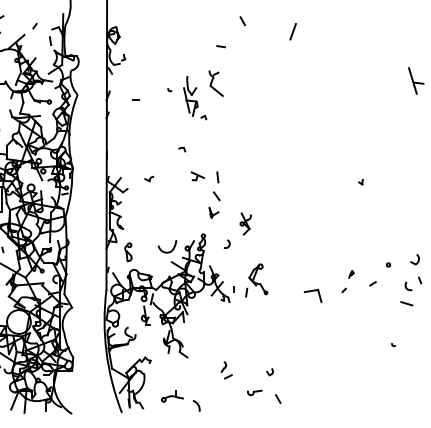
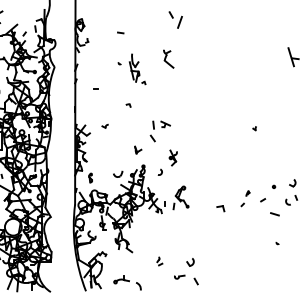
line: (34, 25) -> (24, 33), moved
line: (292, 31) -> (179, 22), moved
line: (220, 46) -> (120, 32), moved
part: (215, 83) -> (168, 58), moved
line: (135, 99) -> (95, 87), moved
part: (197, 176) -> (165, 124), moved
part: (213, 212) -> (137, 149), moved
part: (167, 246) -> (118, 173), size x0.7
part: (128, 252) -> (90, 178), size x0.7
part: (312, 295) -> (220, 208), size x0.6
line: (406, 303) -> (274, 214), moved
part: (226, 370) -> (159, 261), size x0.7
part: (269, 372) -> (190, 262), size x1.6

